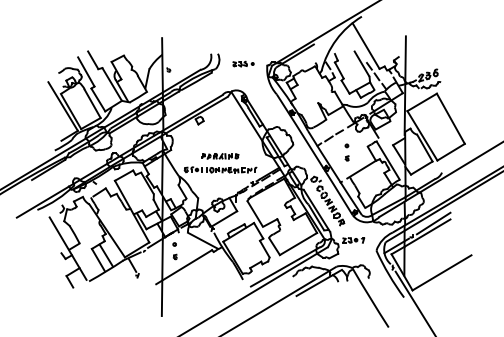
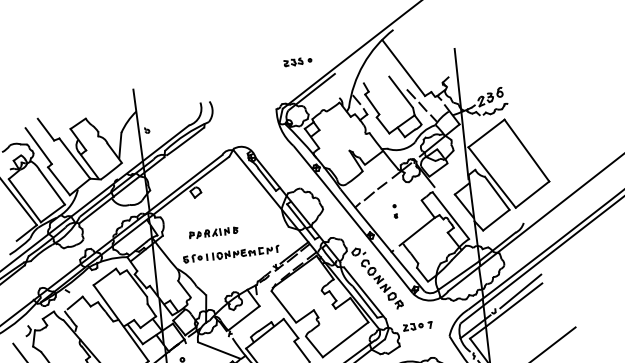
part: (243, 63) -> (297, 61), moved
part: (346, 152) -> (394, 211), size x0.6
part: (220, 156) -> (213, 233), moved

